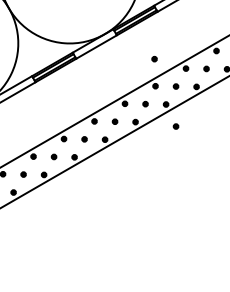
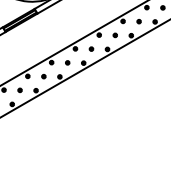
part: (154, 58) -> (98, 13), removed
part: (175, 126) -> (114, 66), removed

